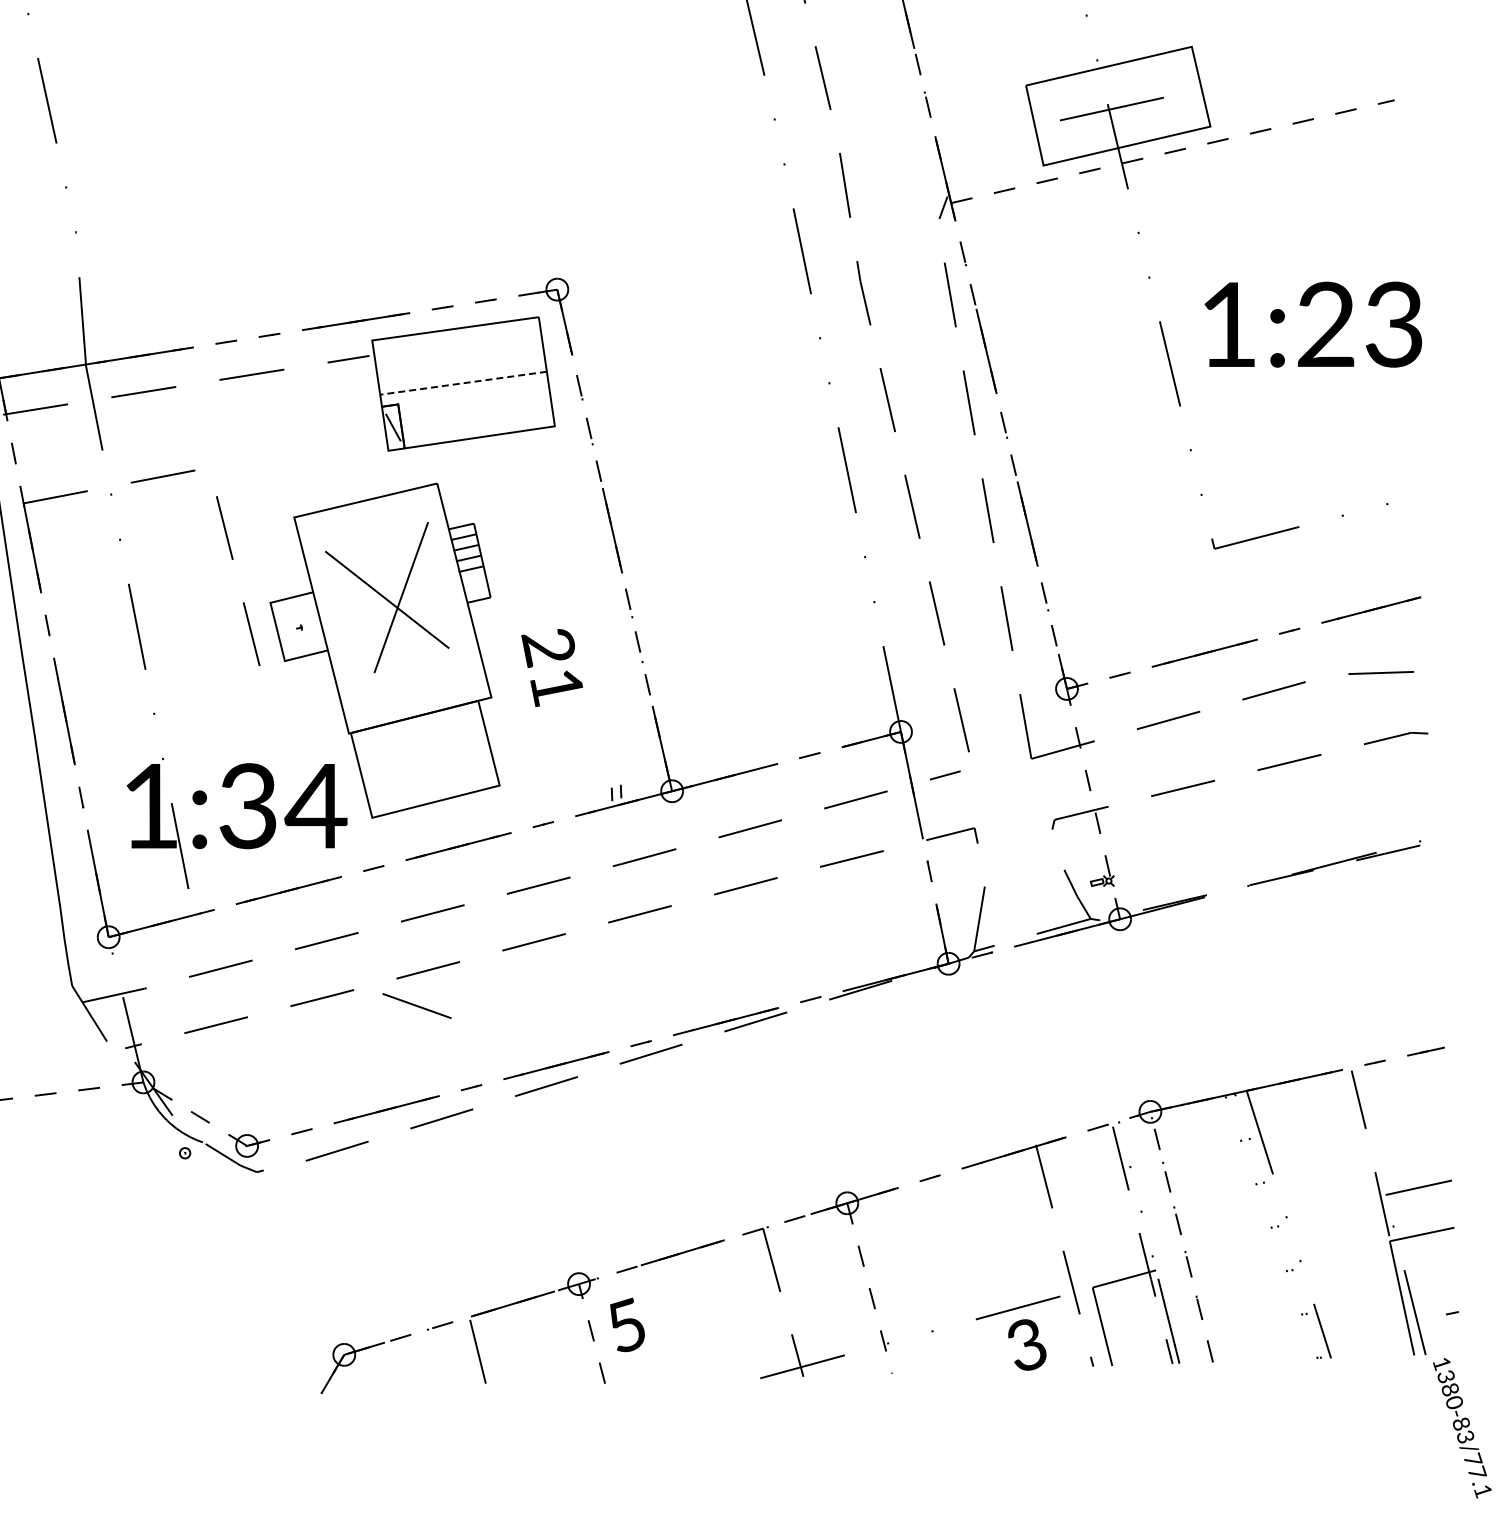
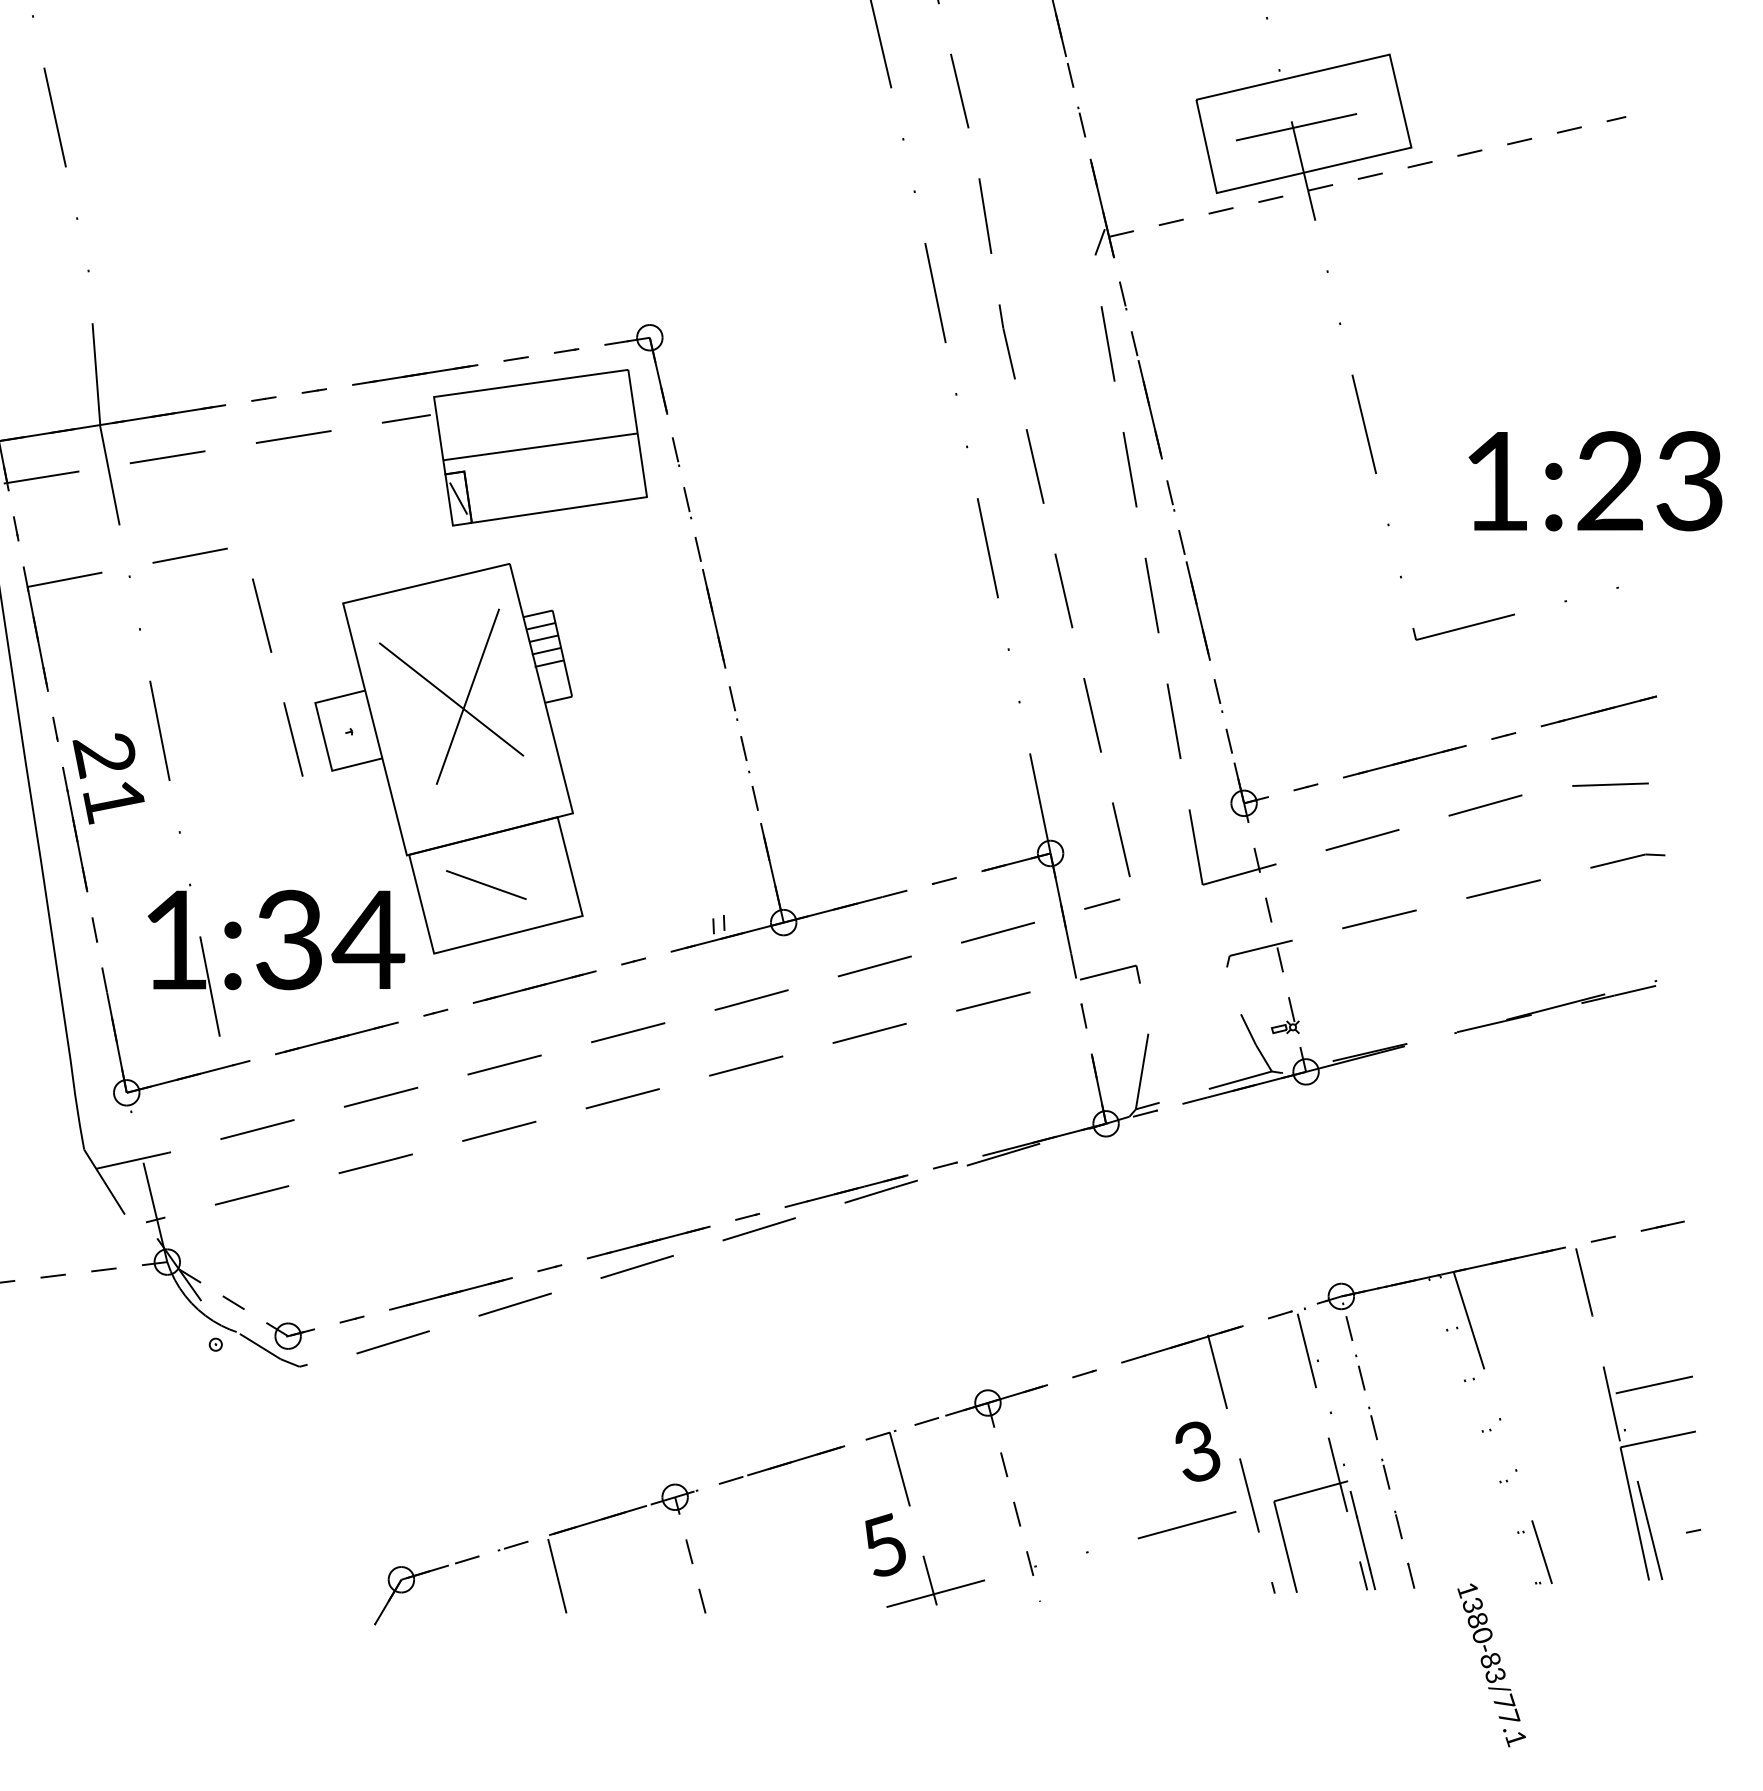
text: (1313, 324) -> (1595, 480), moved
line: (463, 383) -> (540, 447), dashed -> solid
text: (551, 668) -> (107, 779), moved
line: (416, 1005) -> (485, 884), moved
text: (627, 1324) -> (885, 1544), moved
text: (1027, 1344) -> (1198, 1451), moved
text: (1462, 1428) -> (1491, 1665), moved

